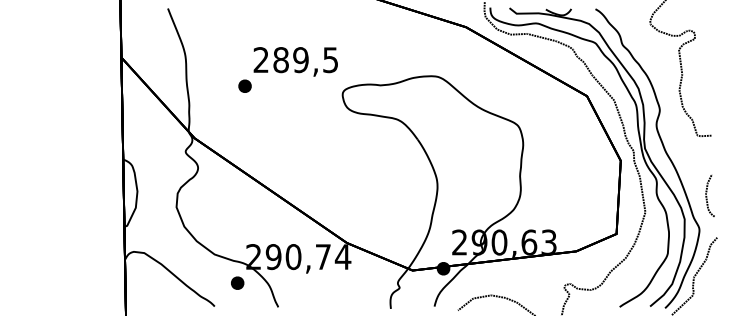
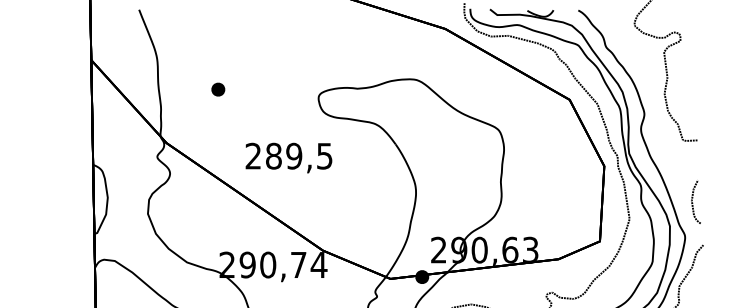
text: (295, 61) -> (288, 157), moved
part: (237, 282) -> (210, 291), removed

